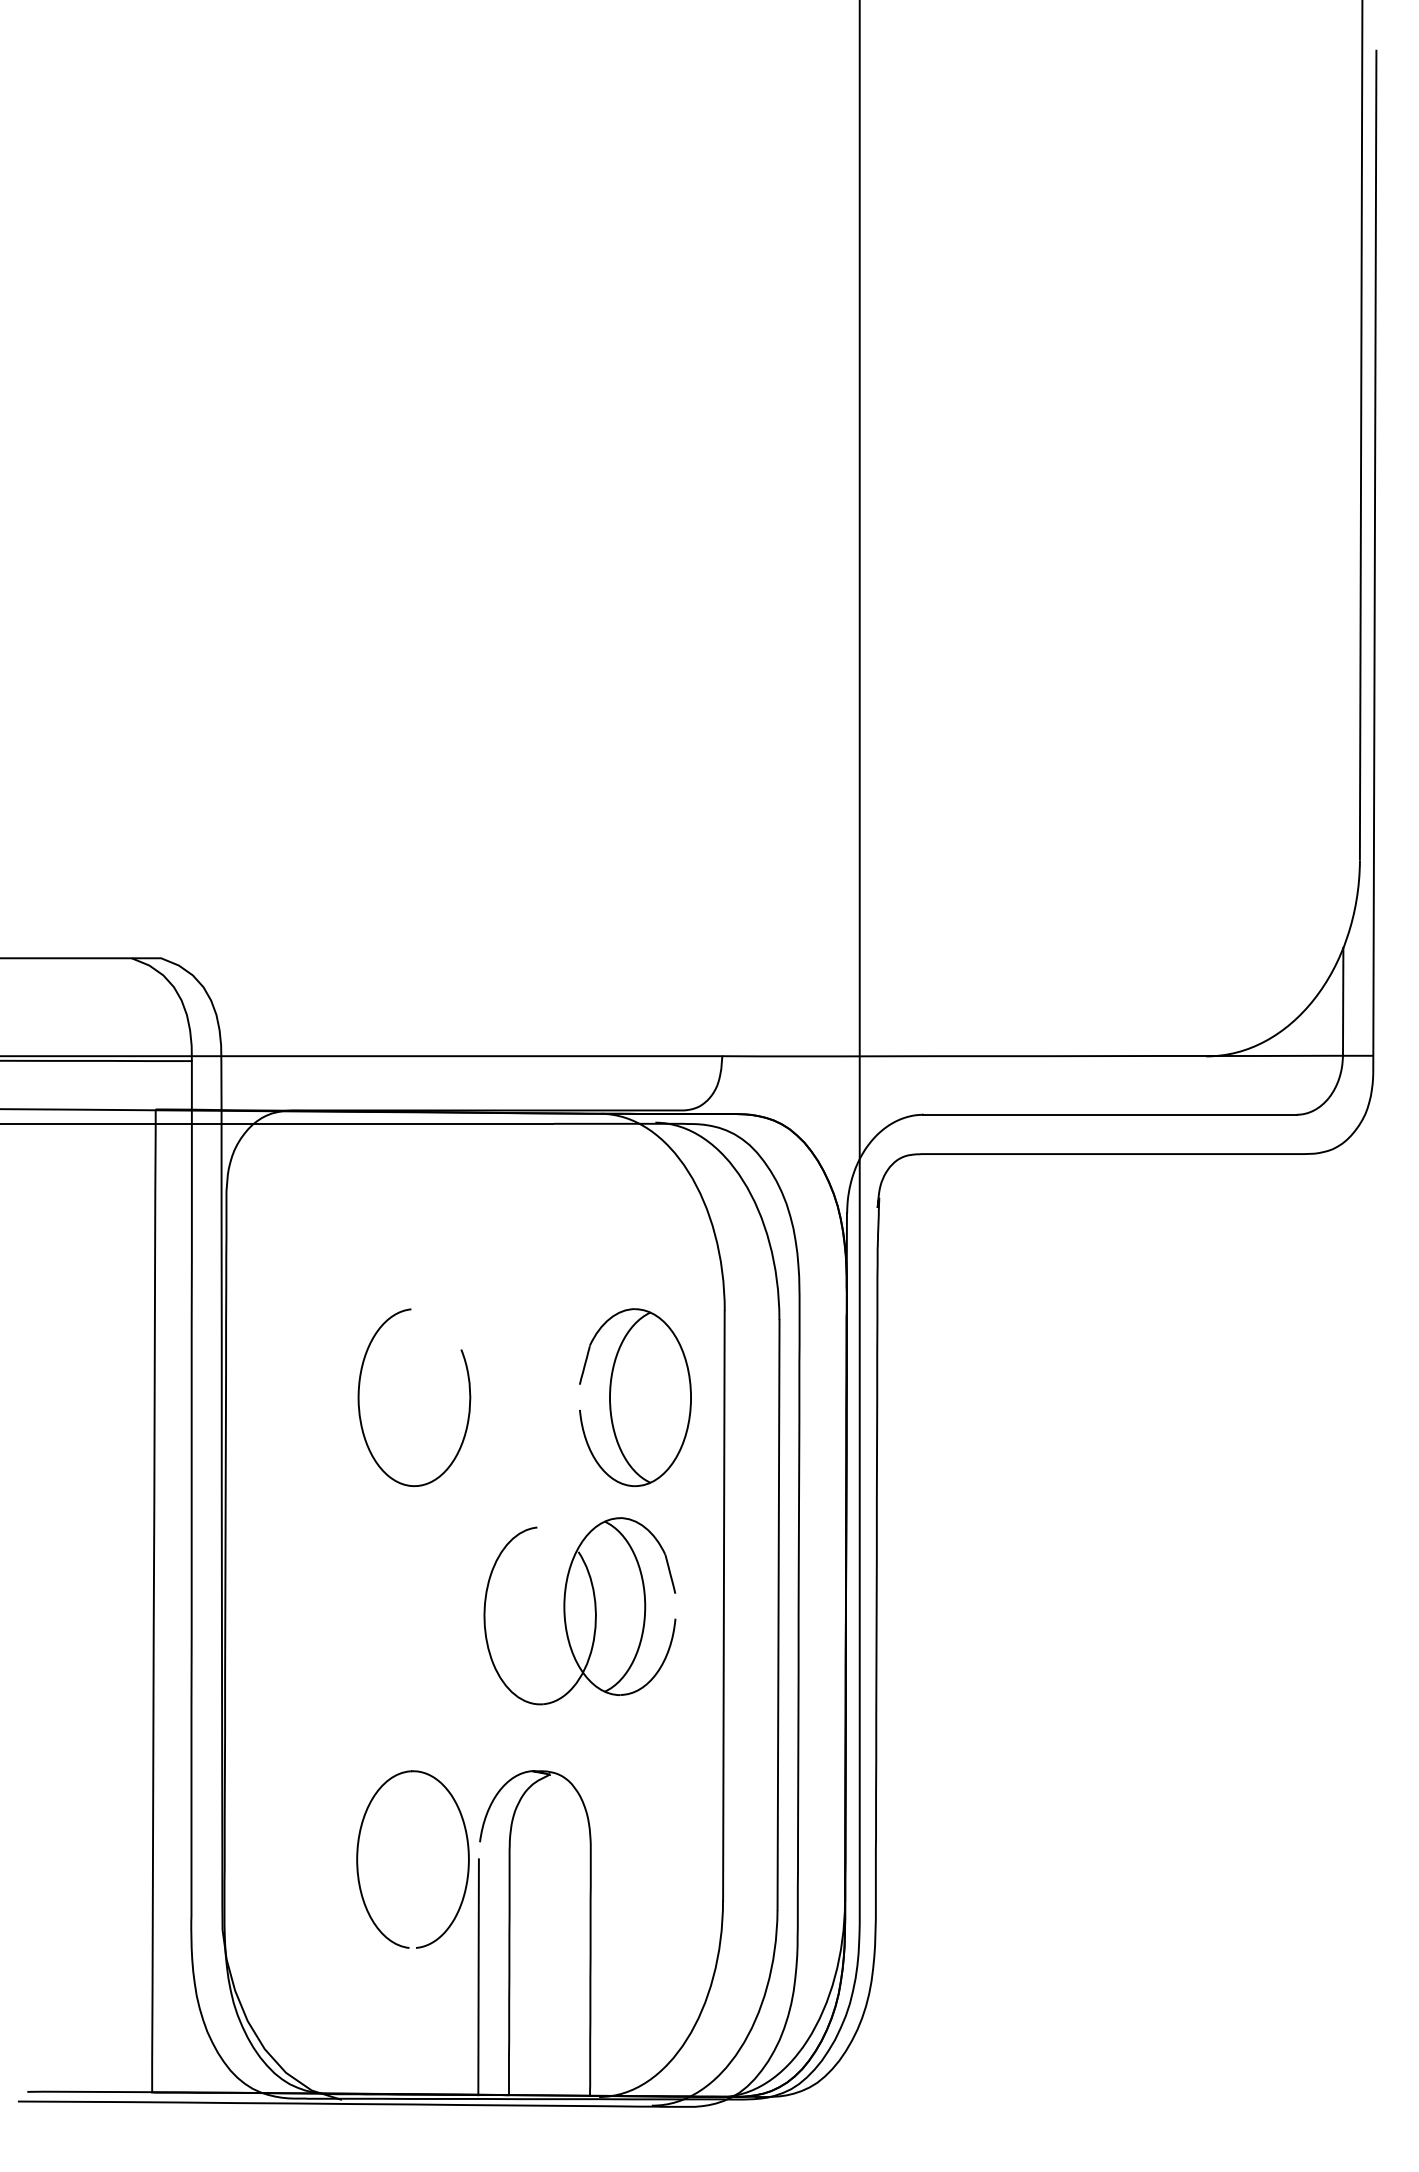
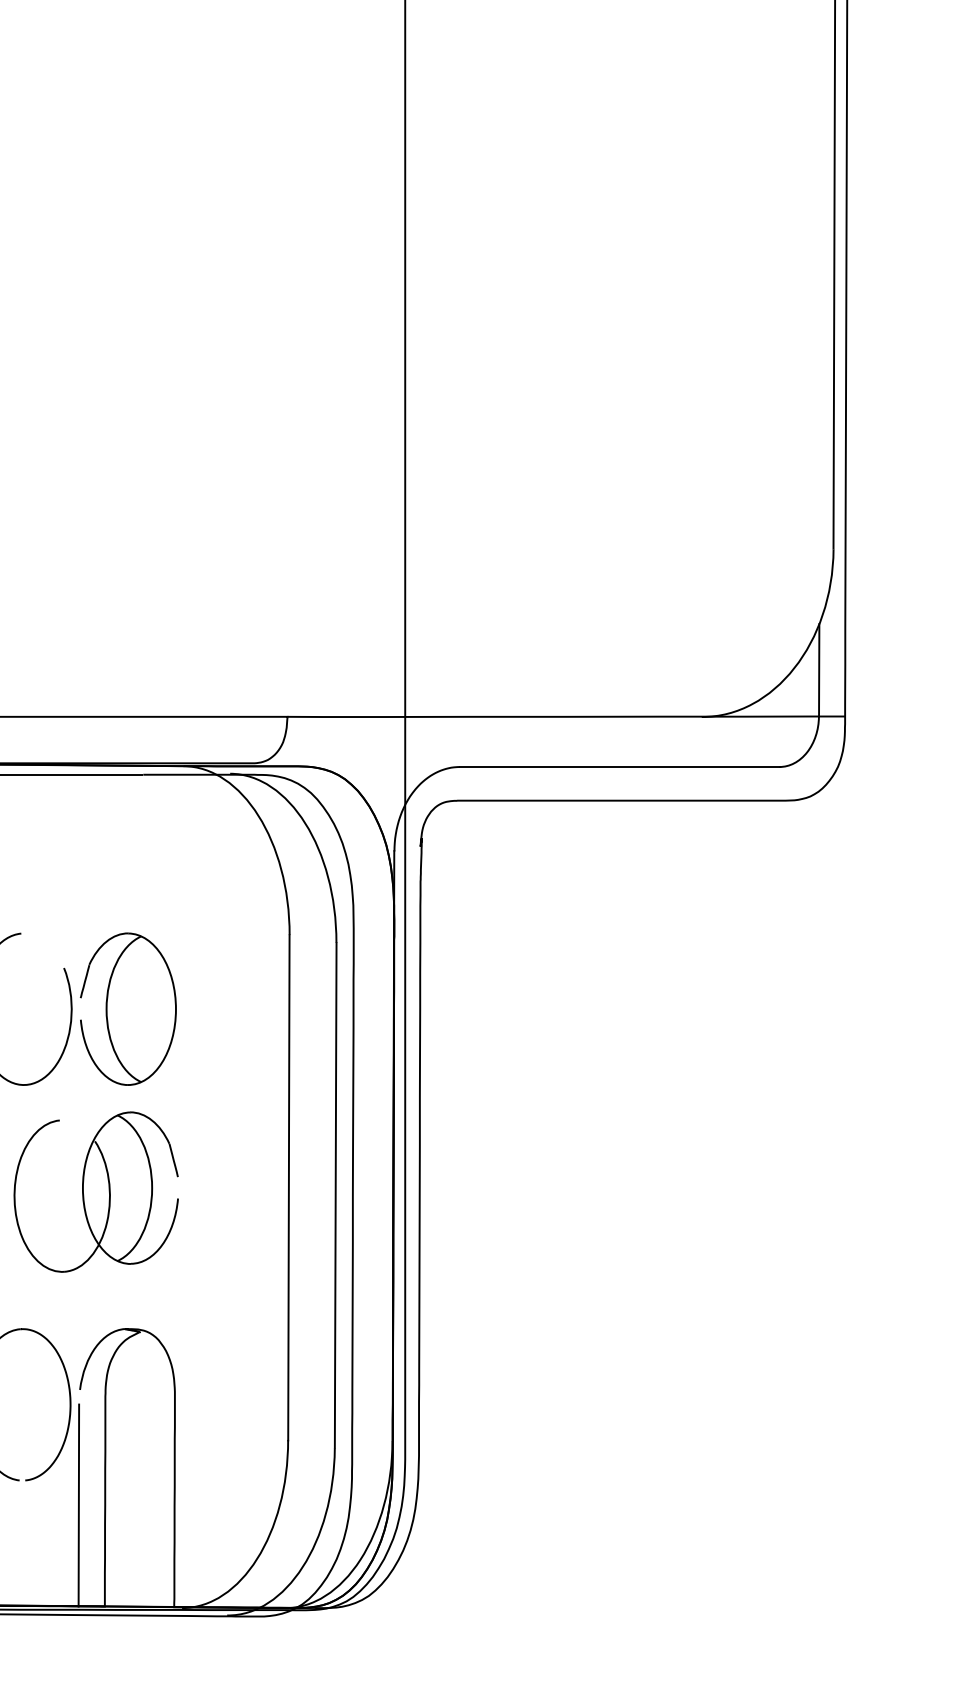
part: (635, 1397) -> (128, 1009), moved
part: (579, 1611) -> (95, 1192), moved

